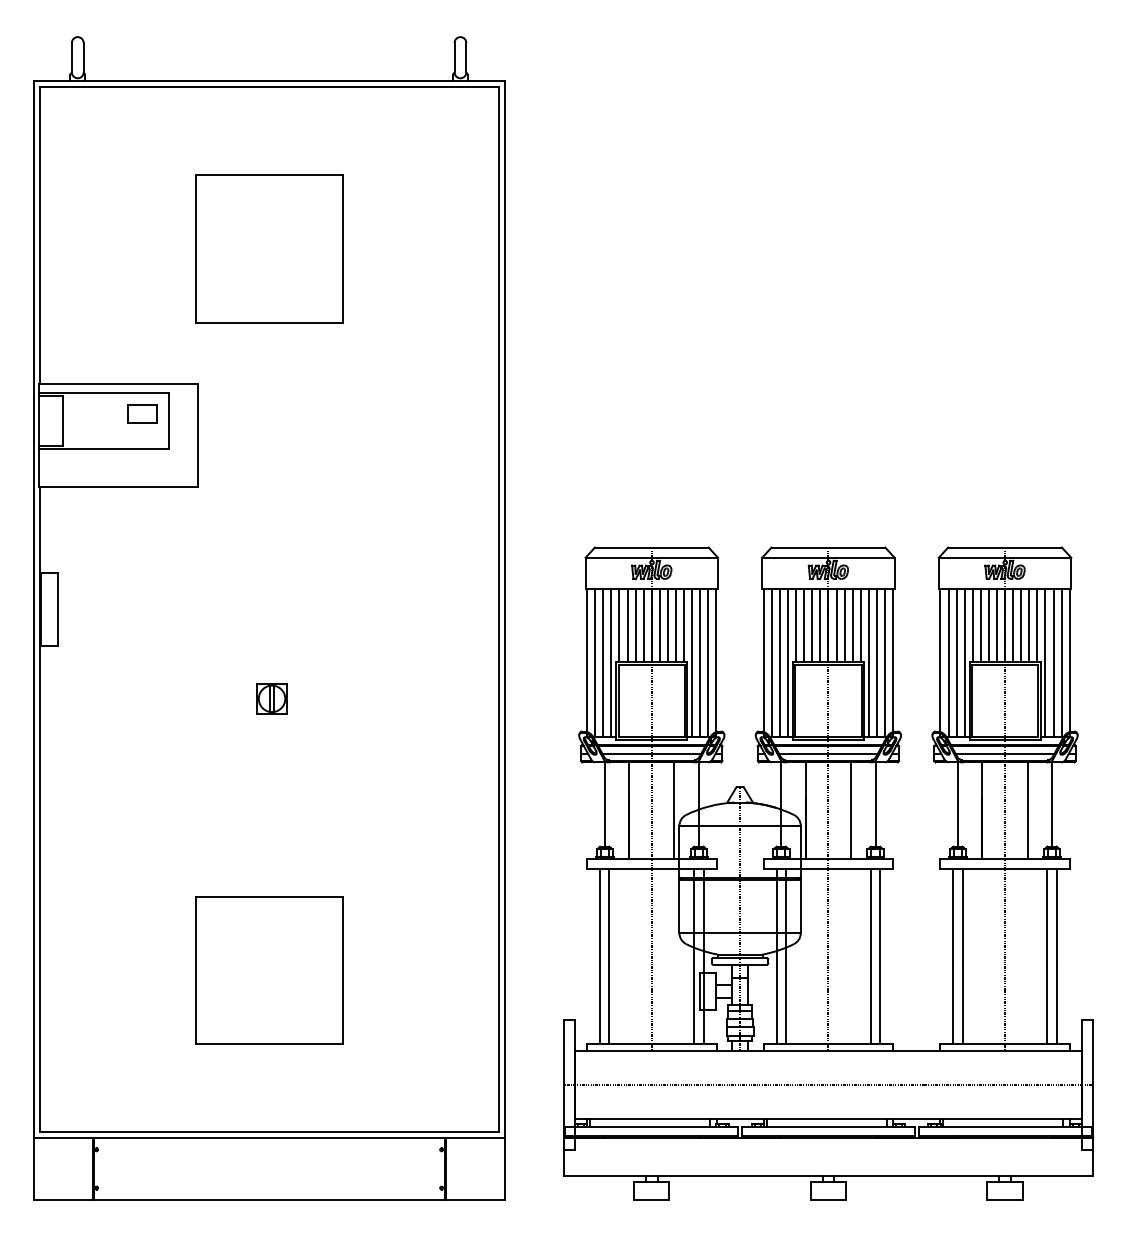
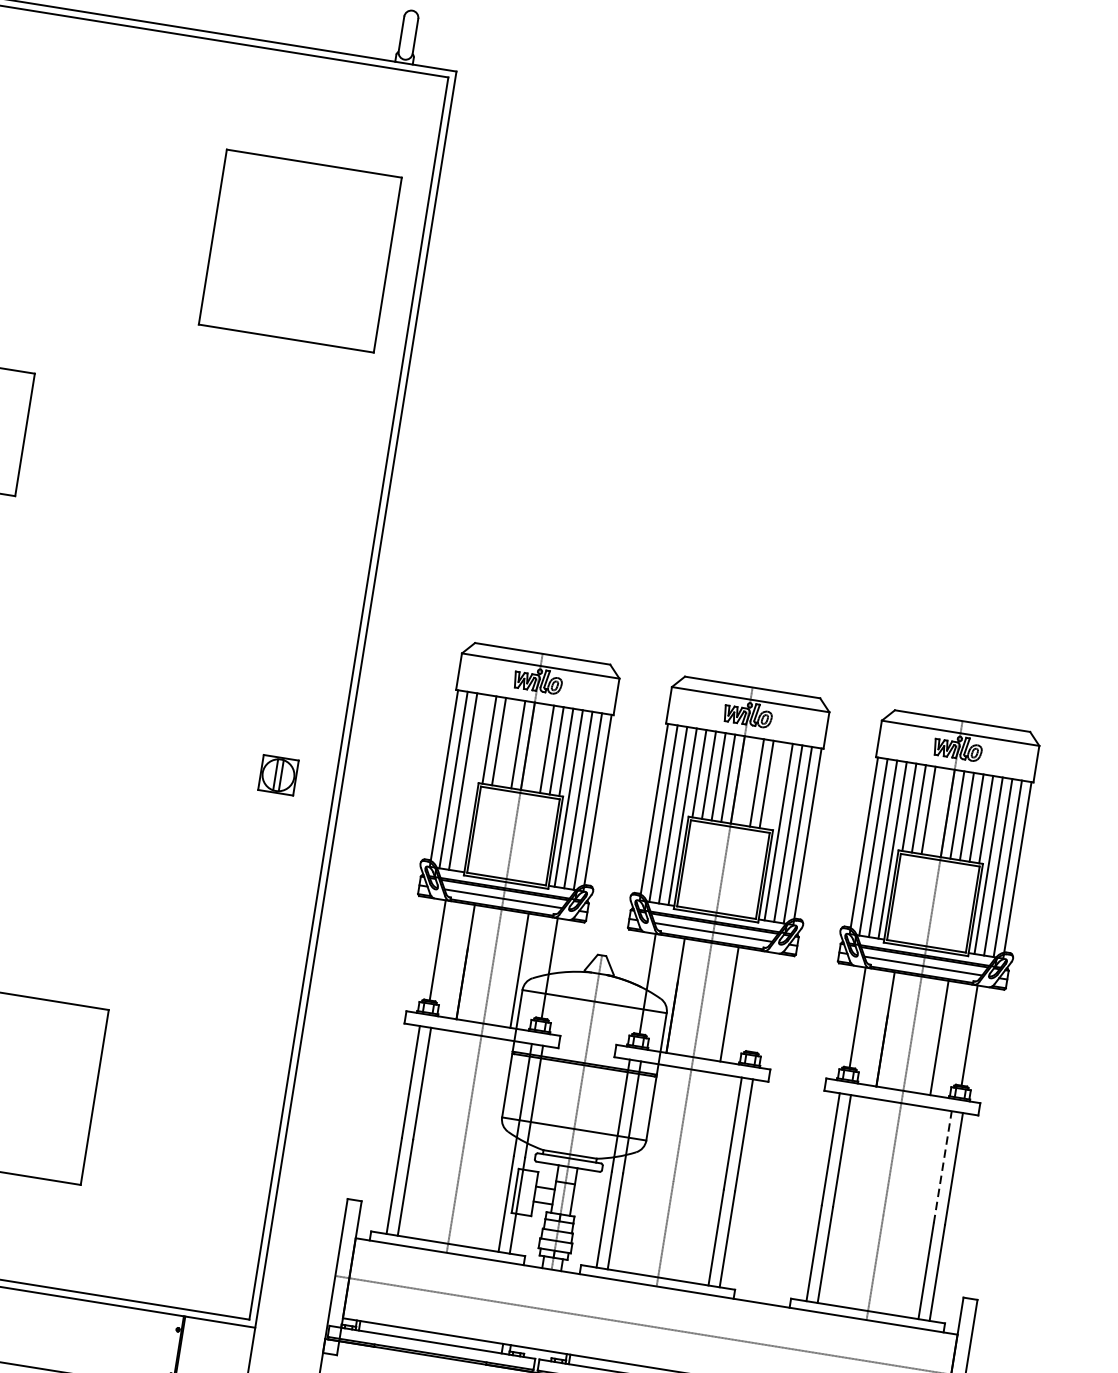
part: (269, 248) -> (300, 250), moved
line: (635, 625) -> (508, 743), removed
line: (659, 625) -> (536, 747), removed
line: (836, 625) -> (747, 781), removed
line: (860, 625) -> (775, 786), removed
line: (996, 625) -> (937, 812), removed
line: (611, 662) -> (472, 782), removed
part: (271, 698) -> (277, 774), moved
line: (875, 804) -> (759, 1001), removed
line: (1047, 915) -> (942, 1166), solid -> dashed

